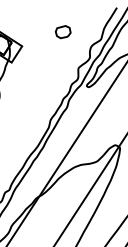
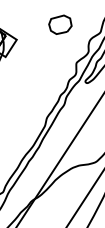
part: (62, 31) -> (59, 24), size x1.43

